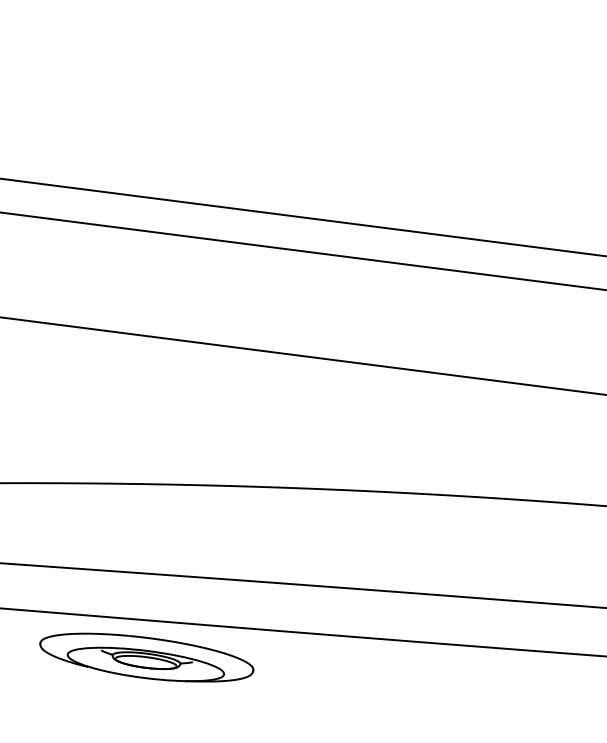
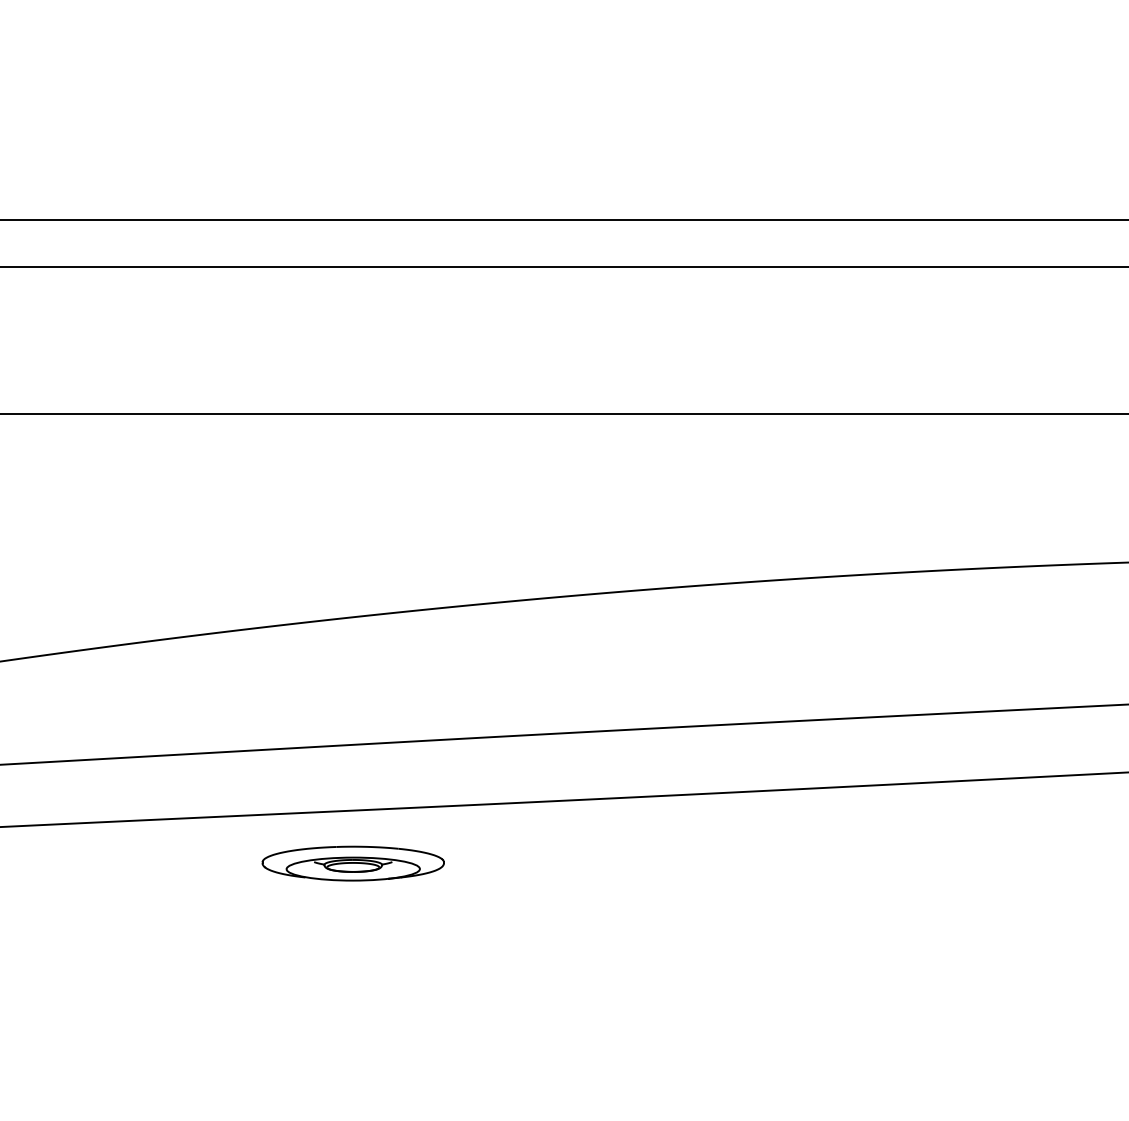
part: (147, 657) -> (353, 863), size x0.6

